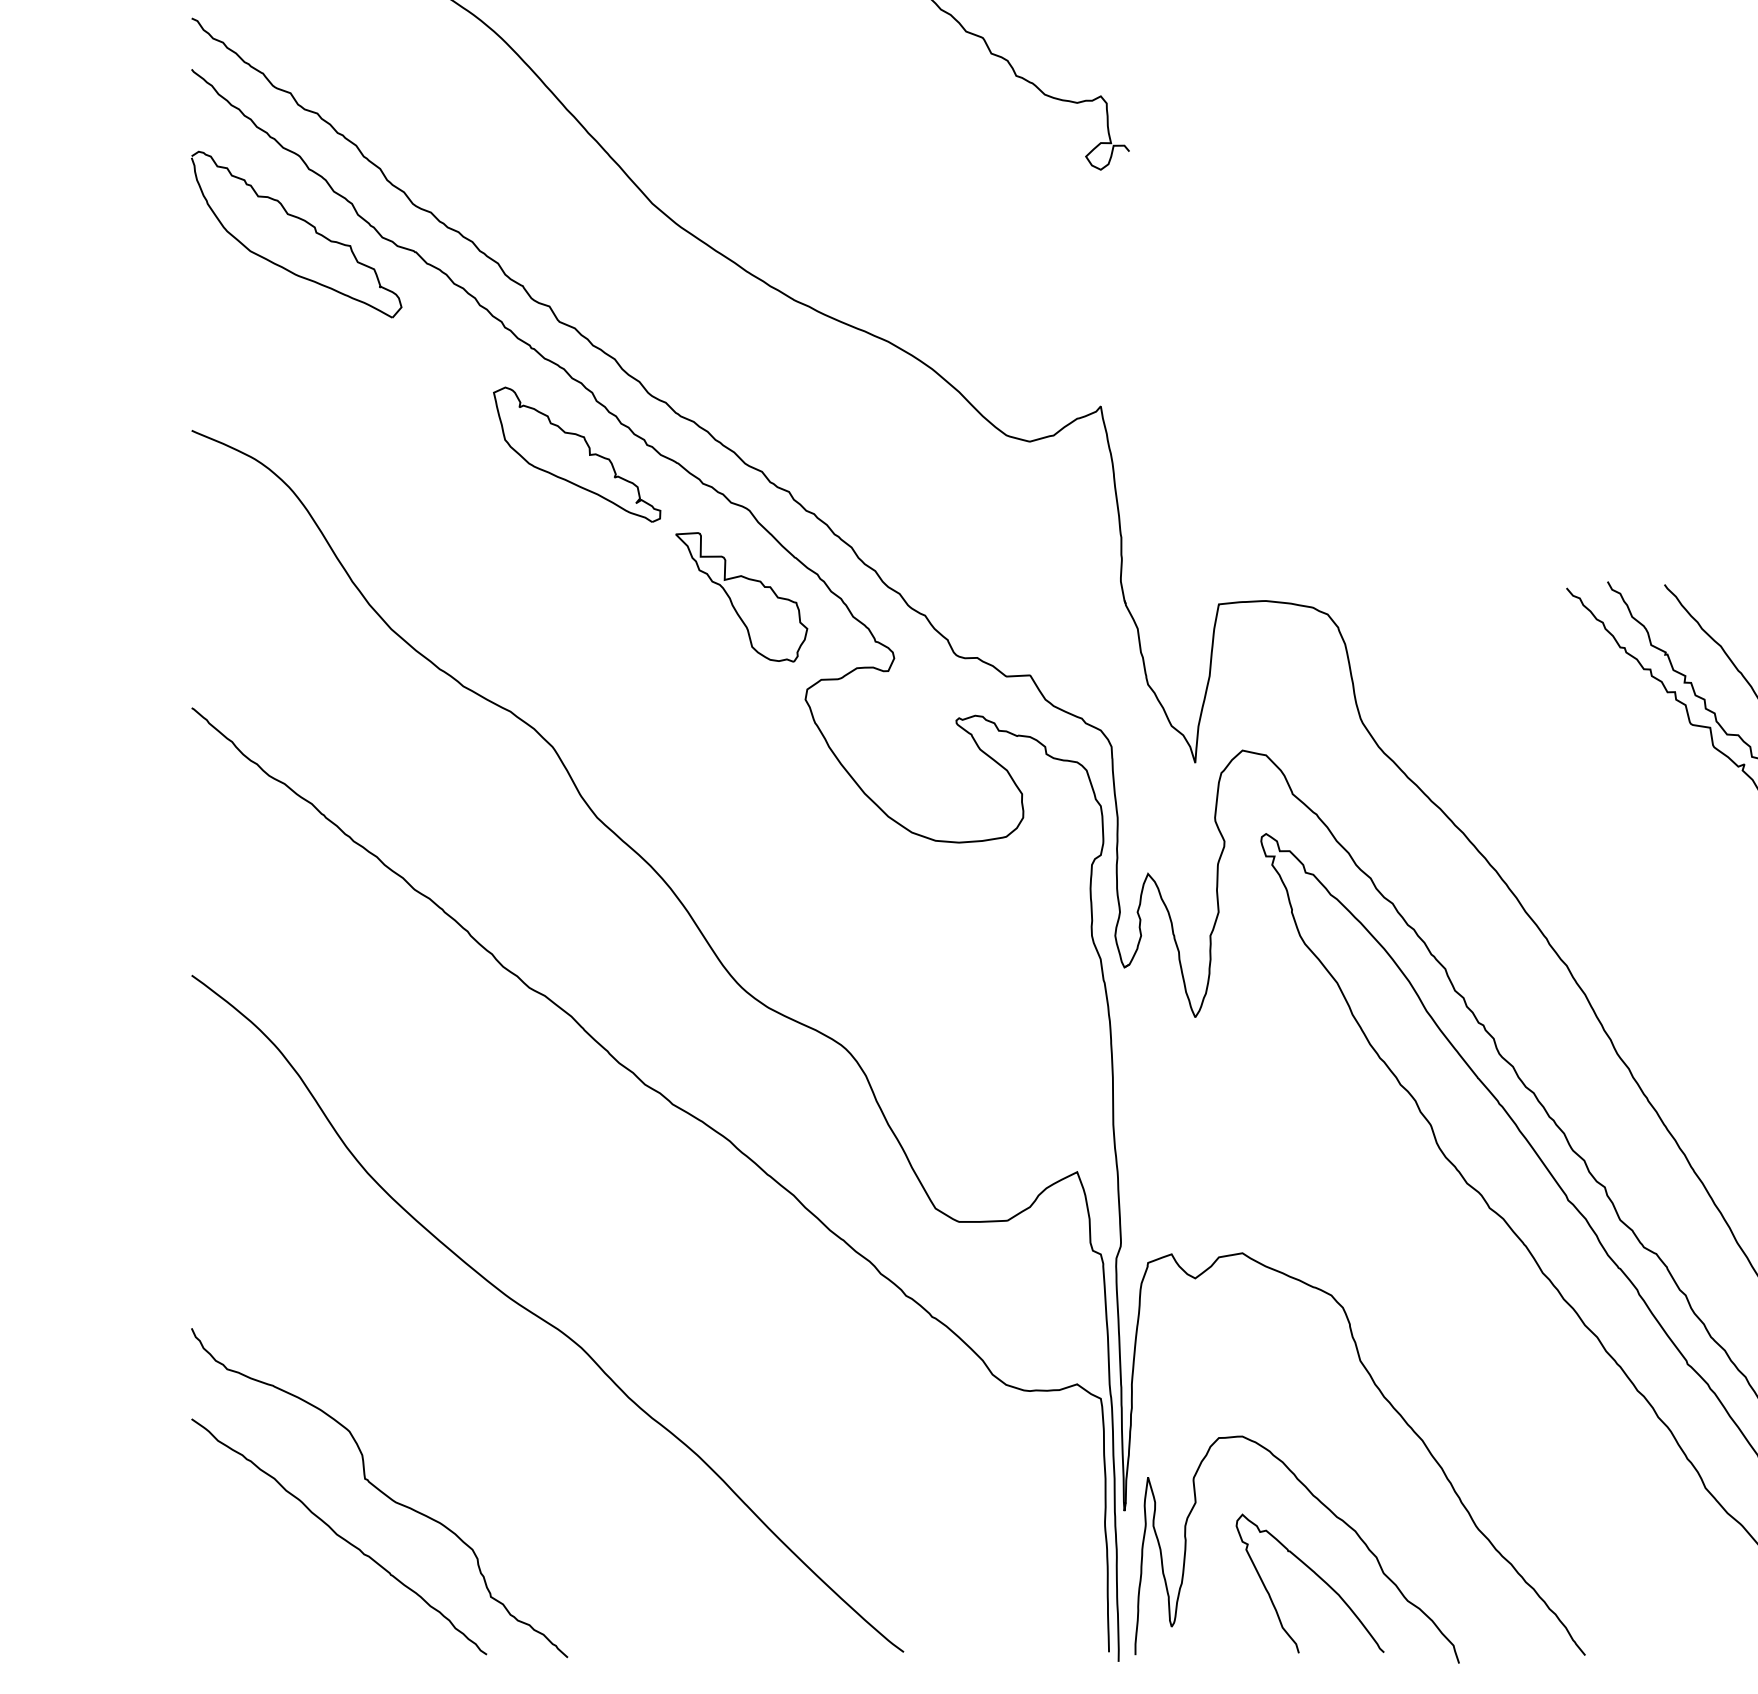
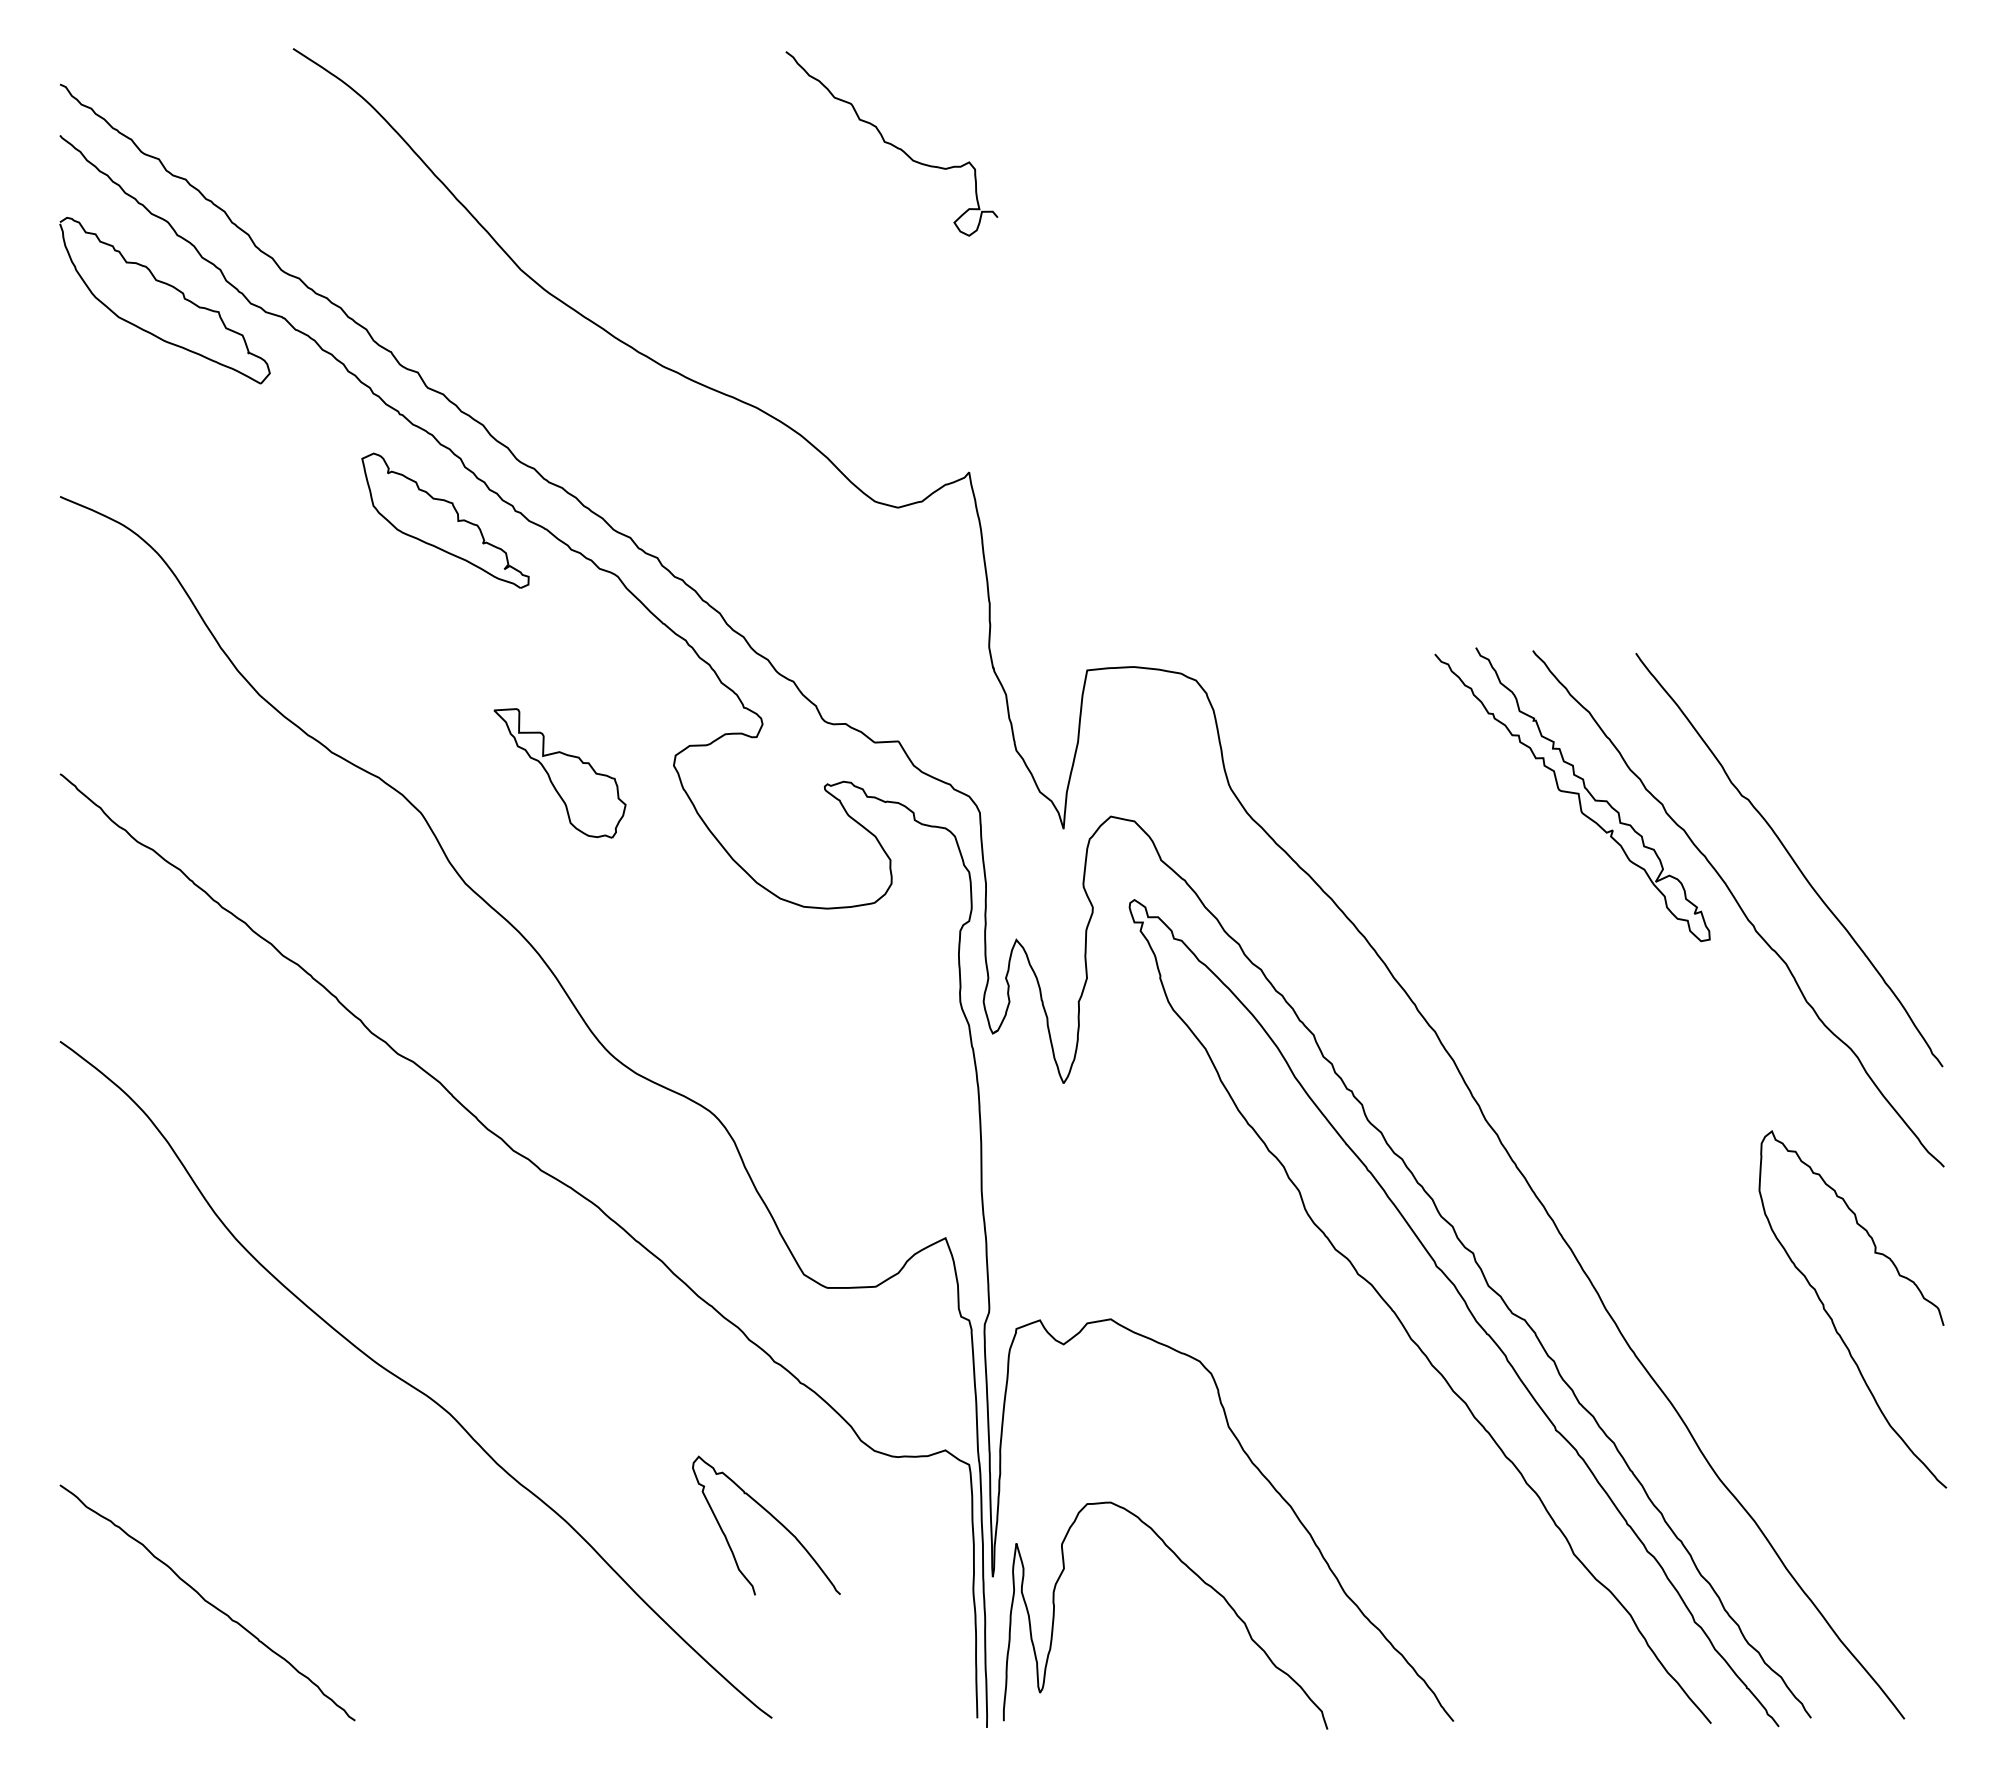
part: (741, 597) -> (559, 773), moved
curve: (379, 1491) -> (247, 1557), removed
curve: (1317, 1576) -> (773, 1518), moved

